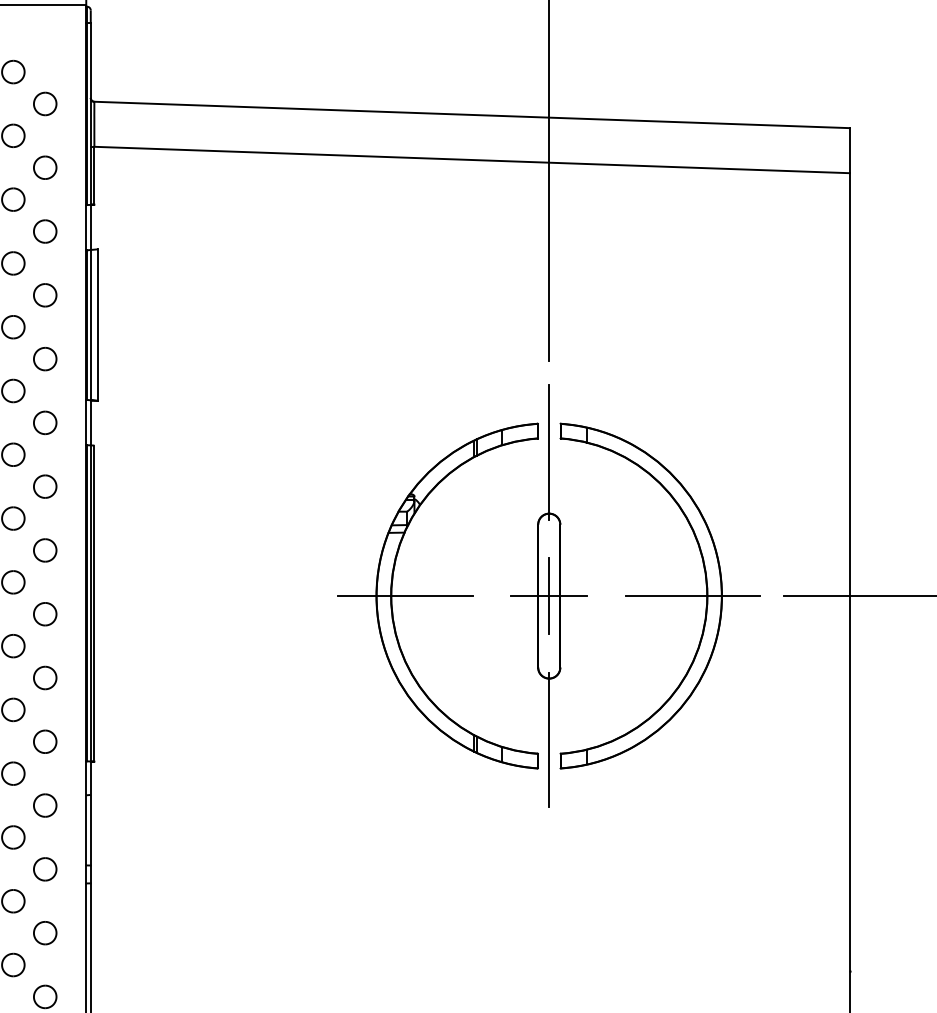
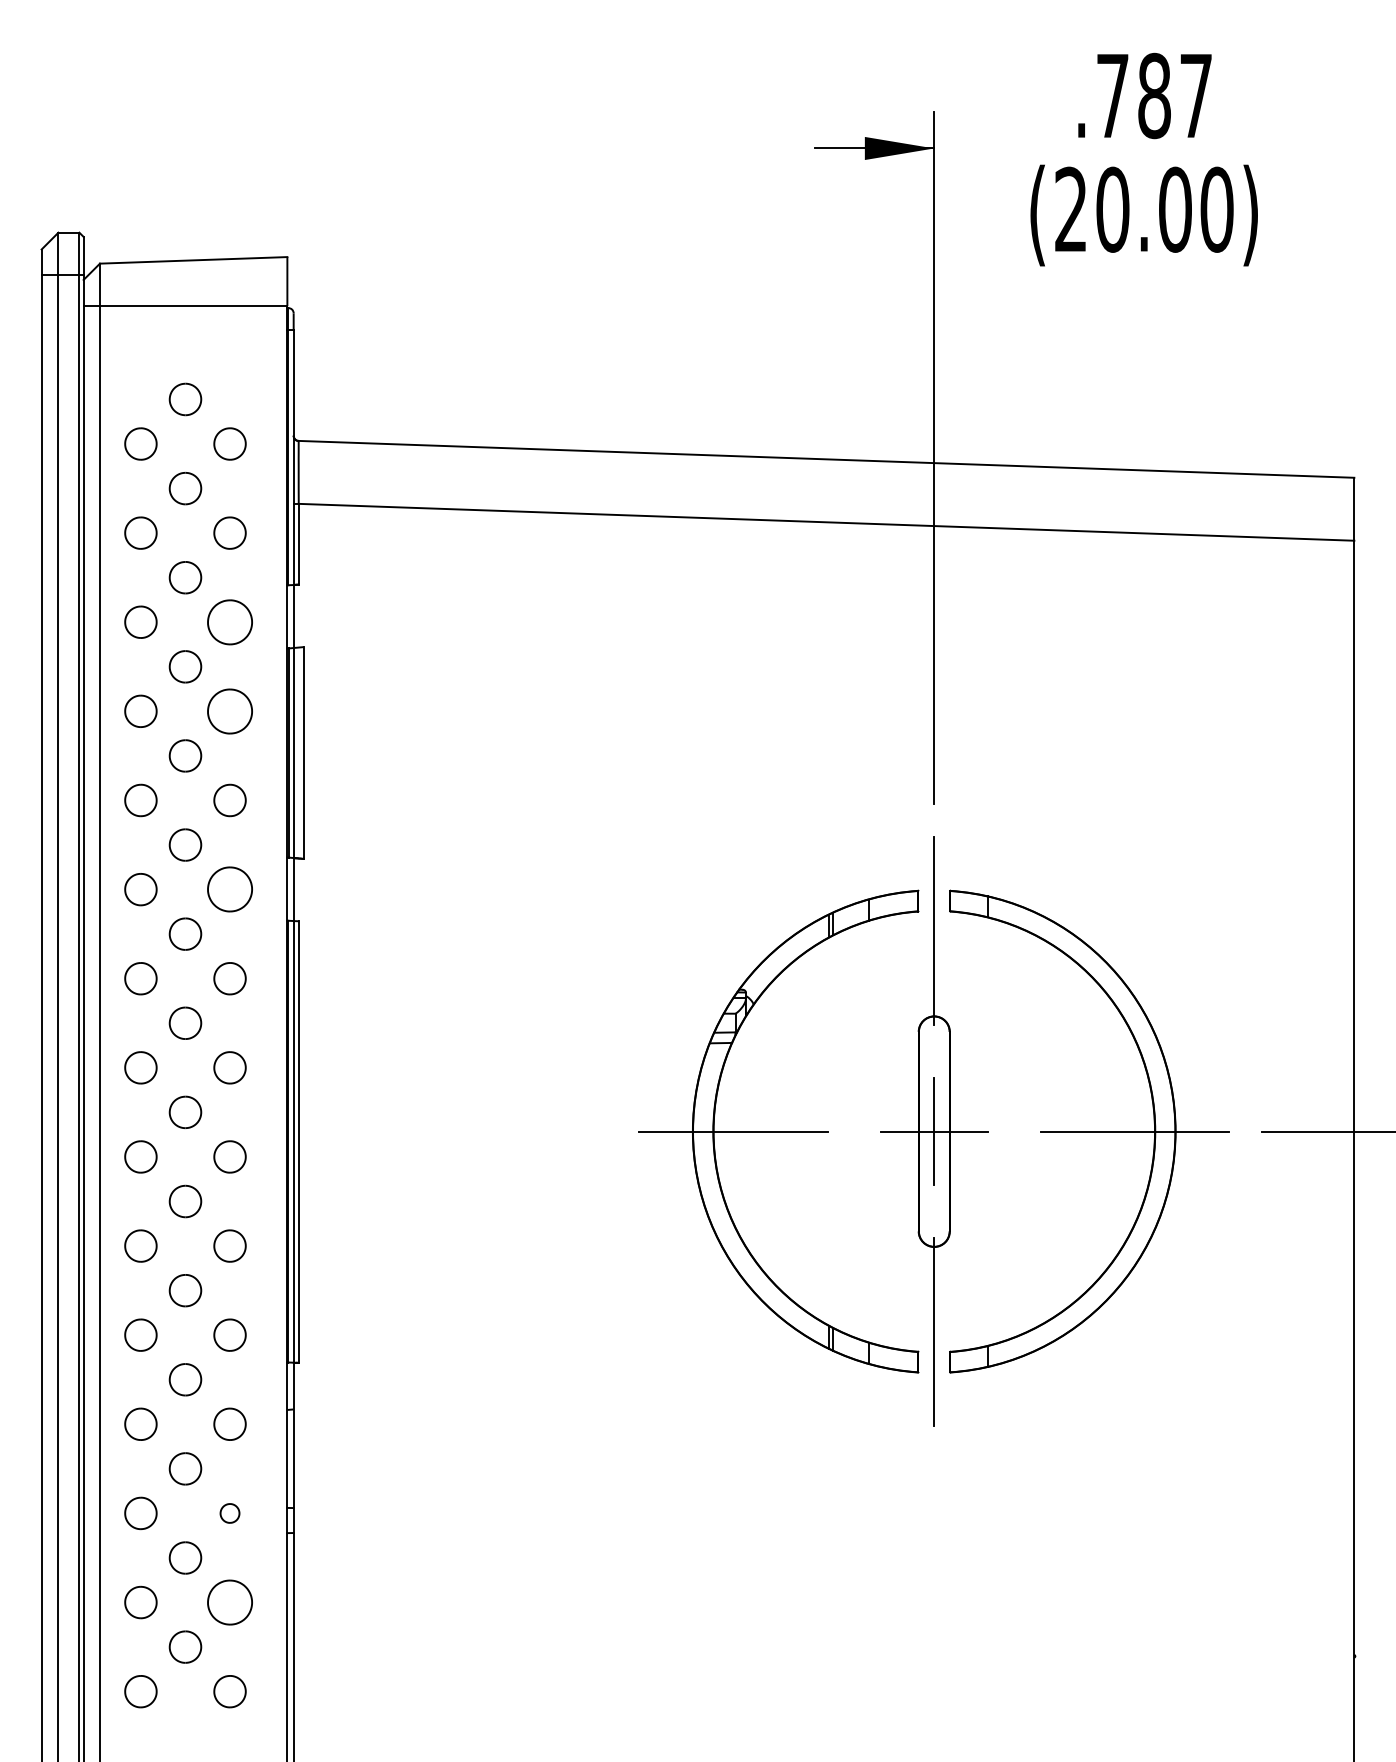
part: (44, 231) -> (229, 621), size x1.4
part: (44, 294) -> (229, 710), size x1.4
part: (44, 422) -> (229, 889), size x1.4
part: (44, 869) -> (229, 1513), size x0.6
part: (44, 933) -> (229, 1602), size x1.4

